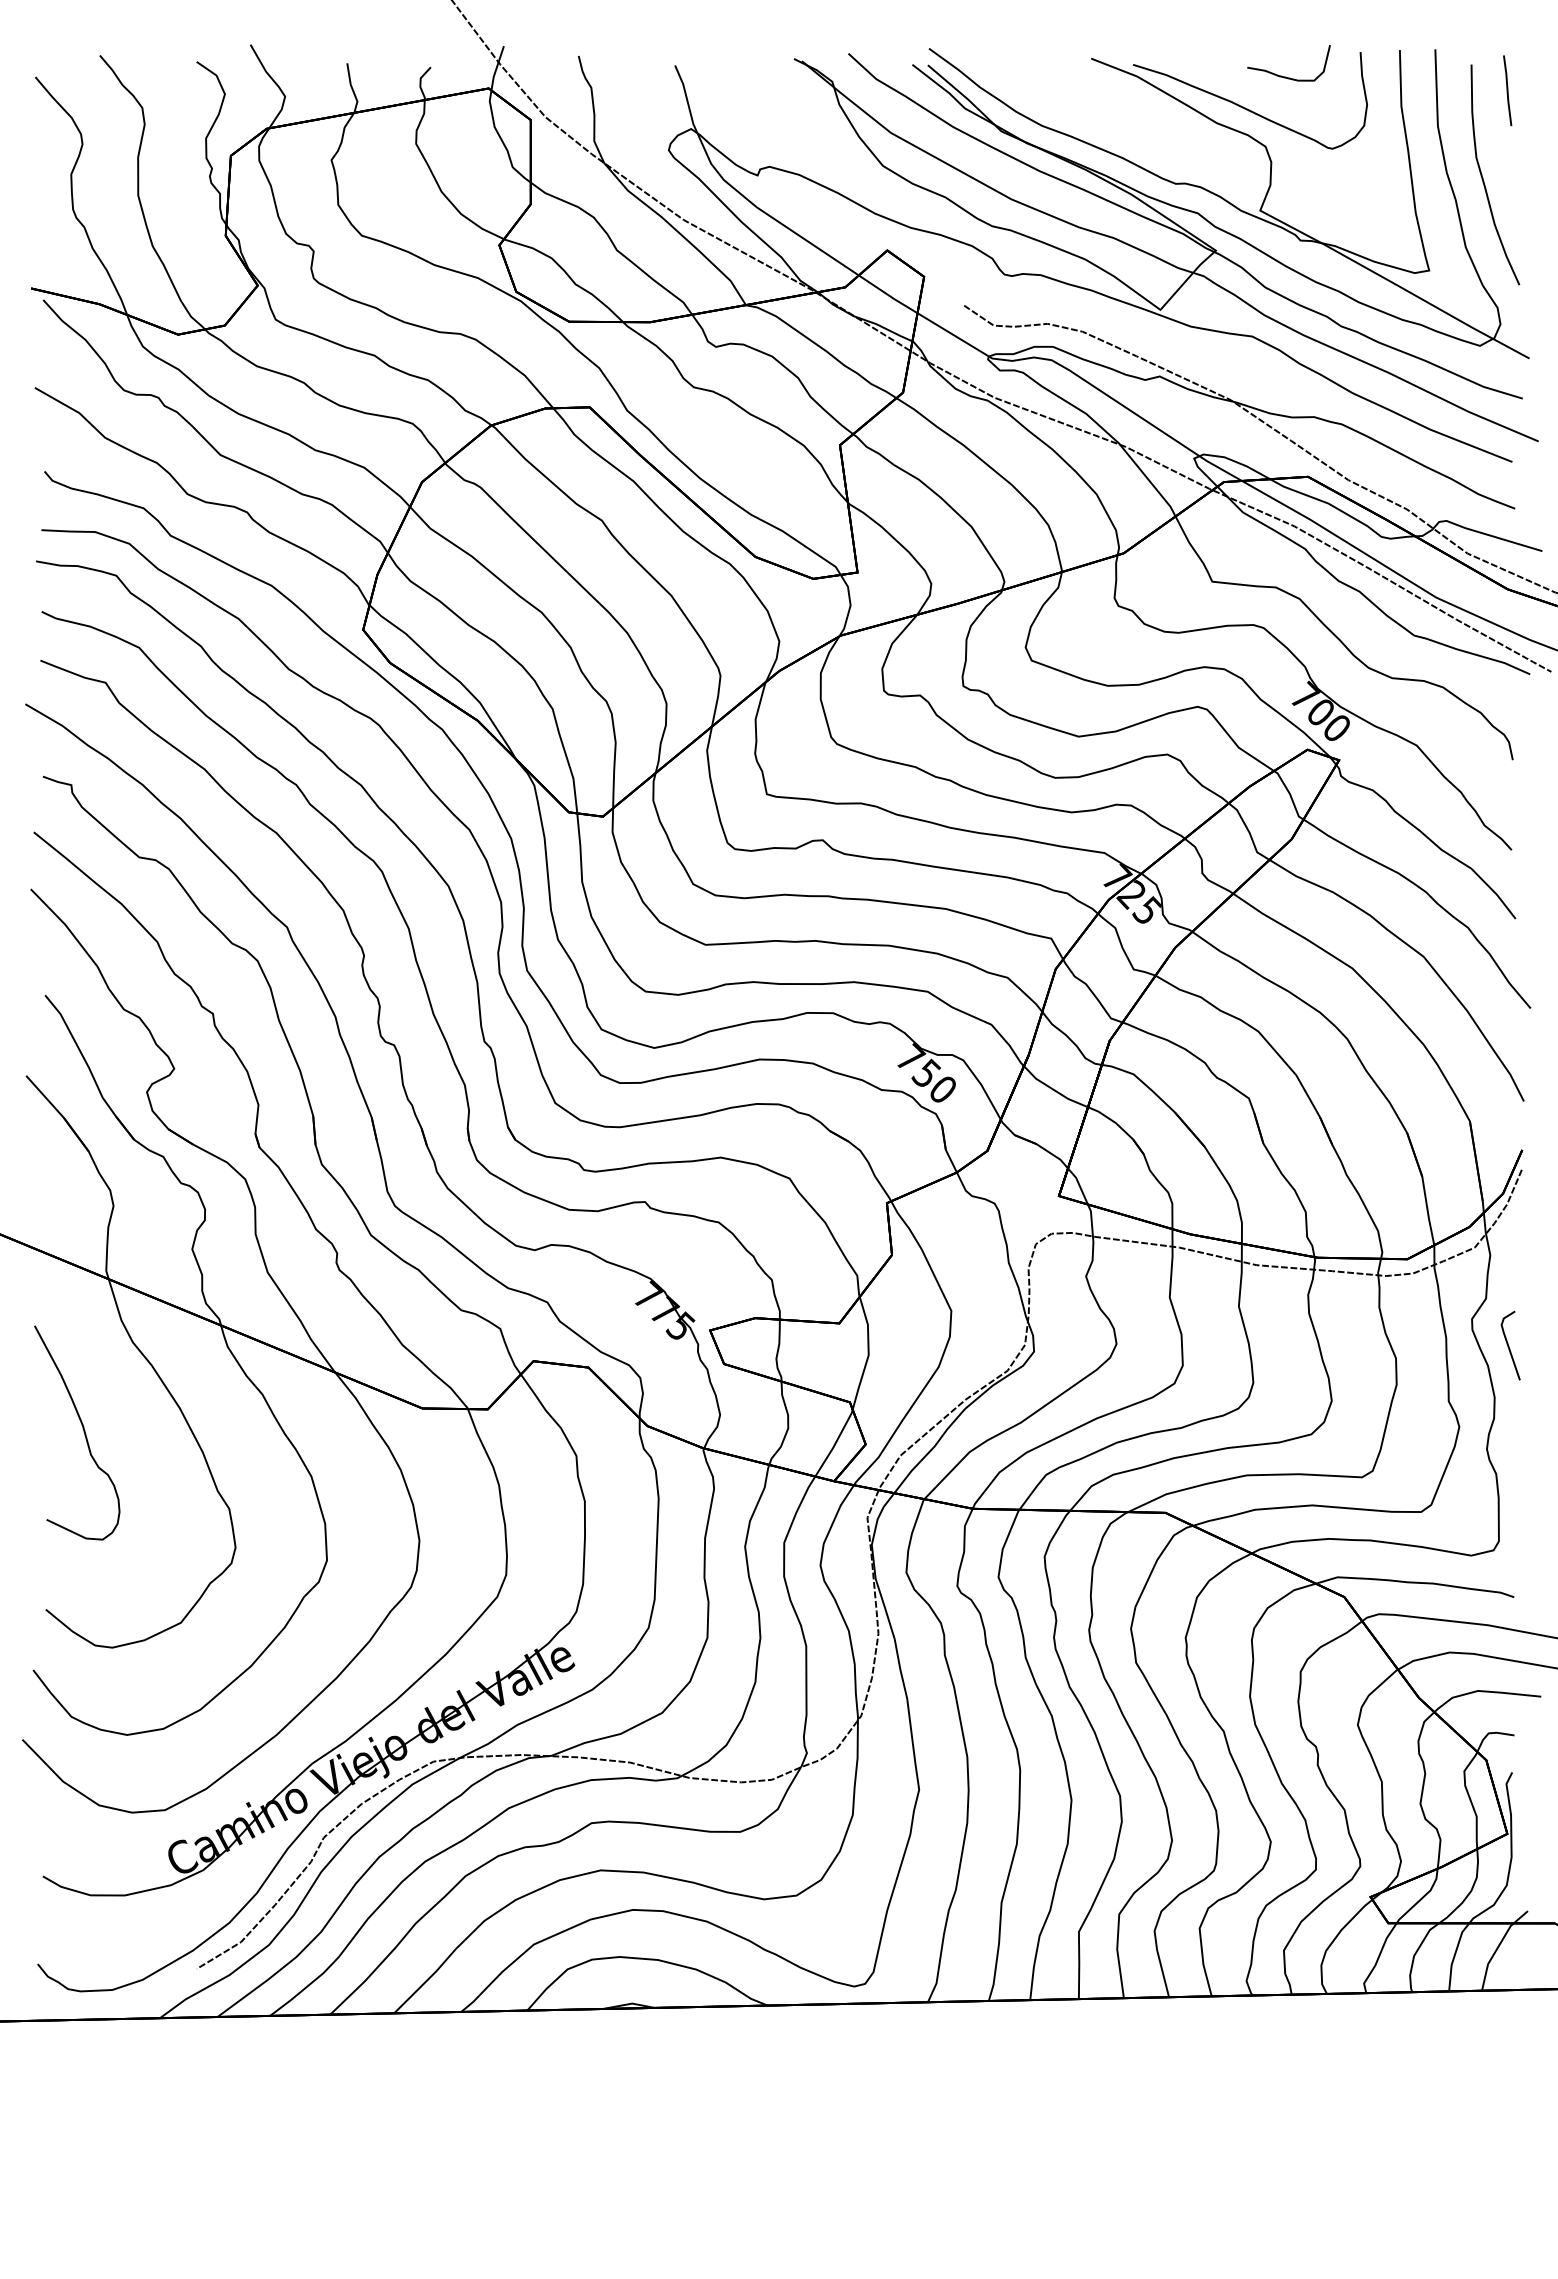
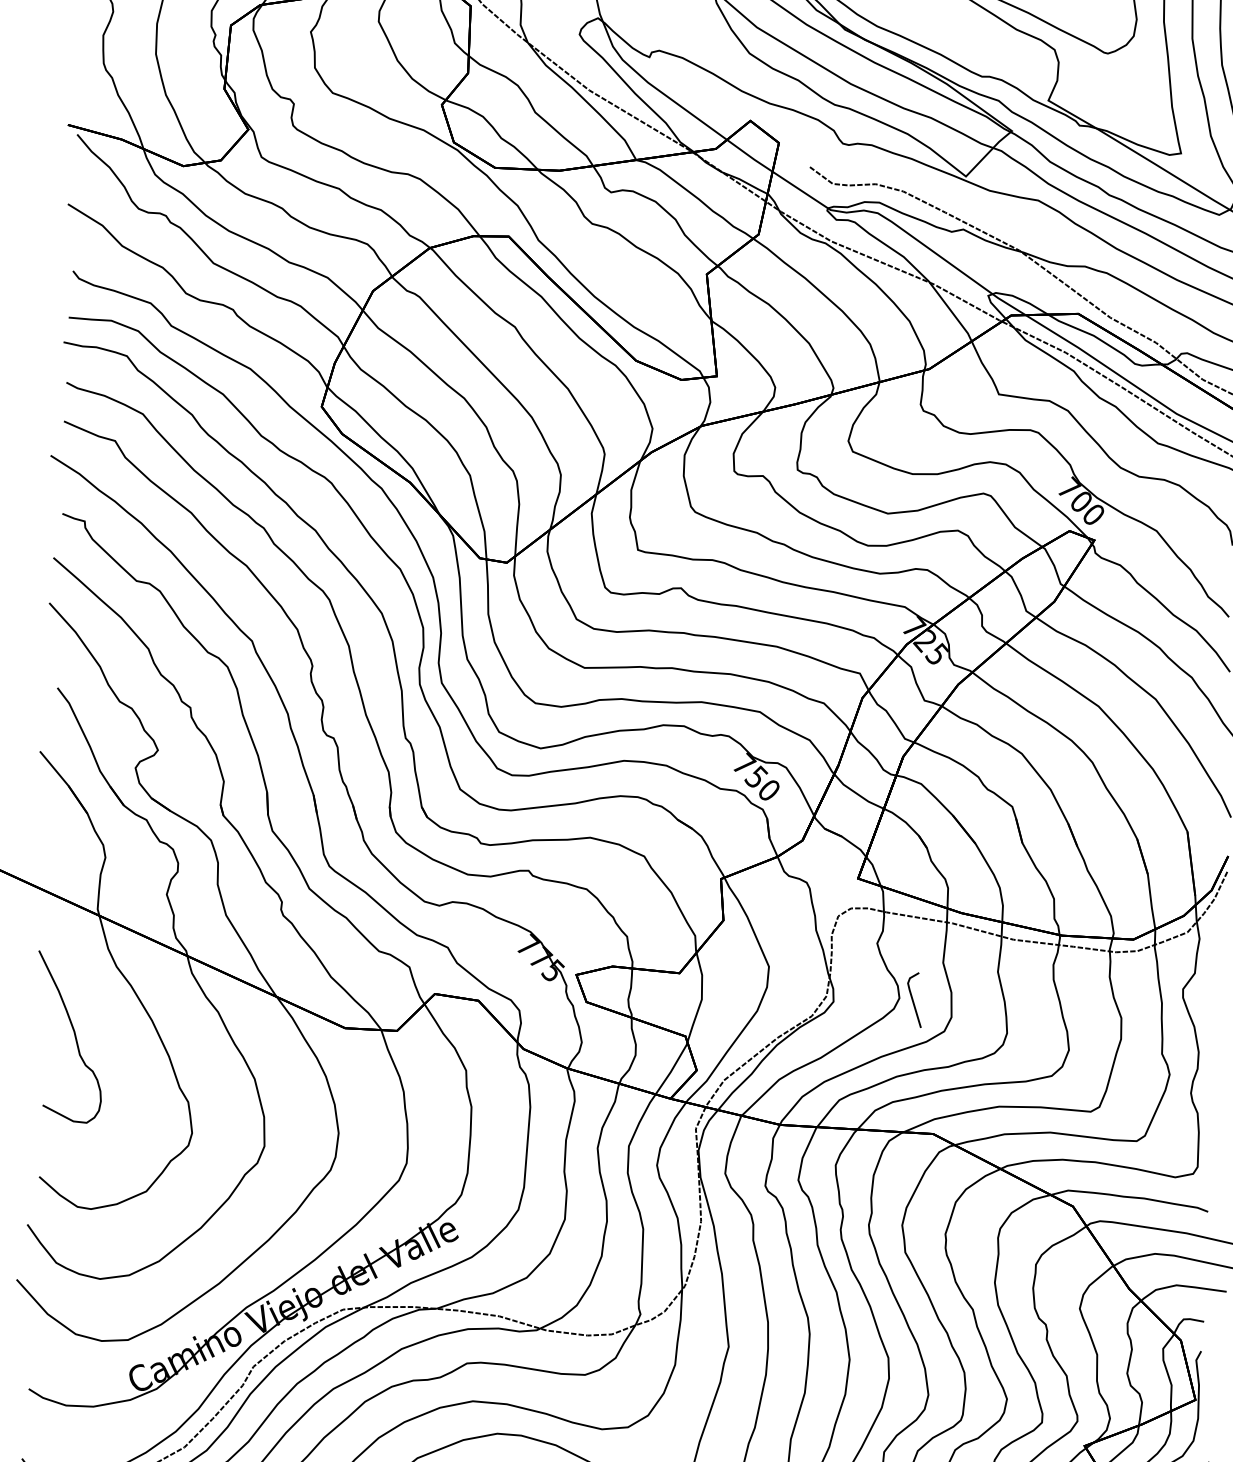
line: (1509, 1345) -> (913, 999), moved

